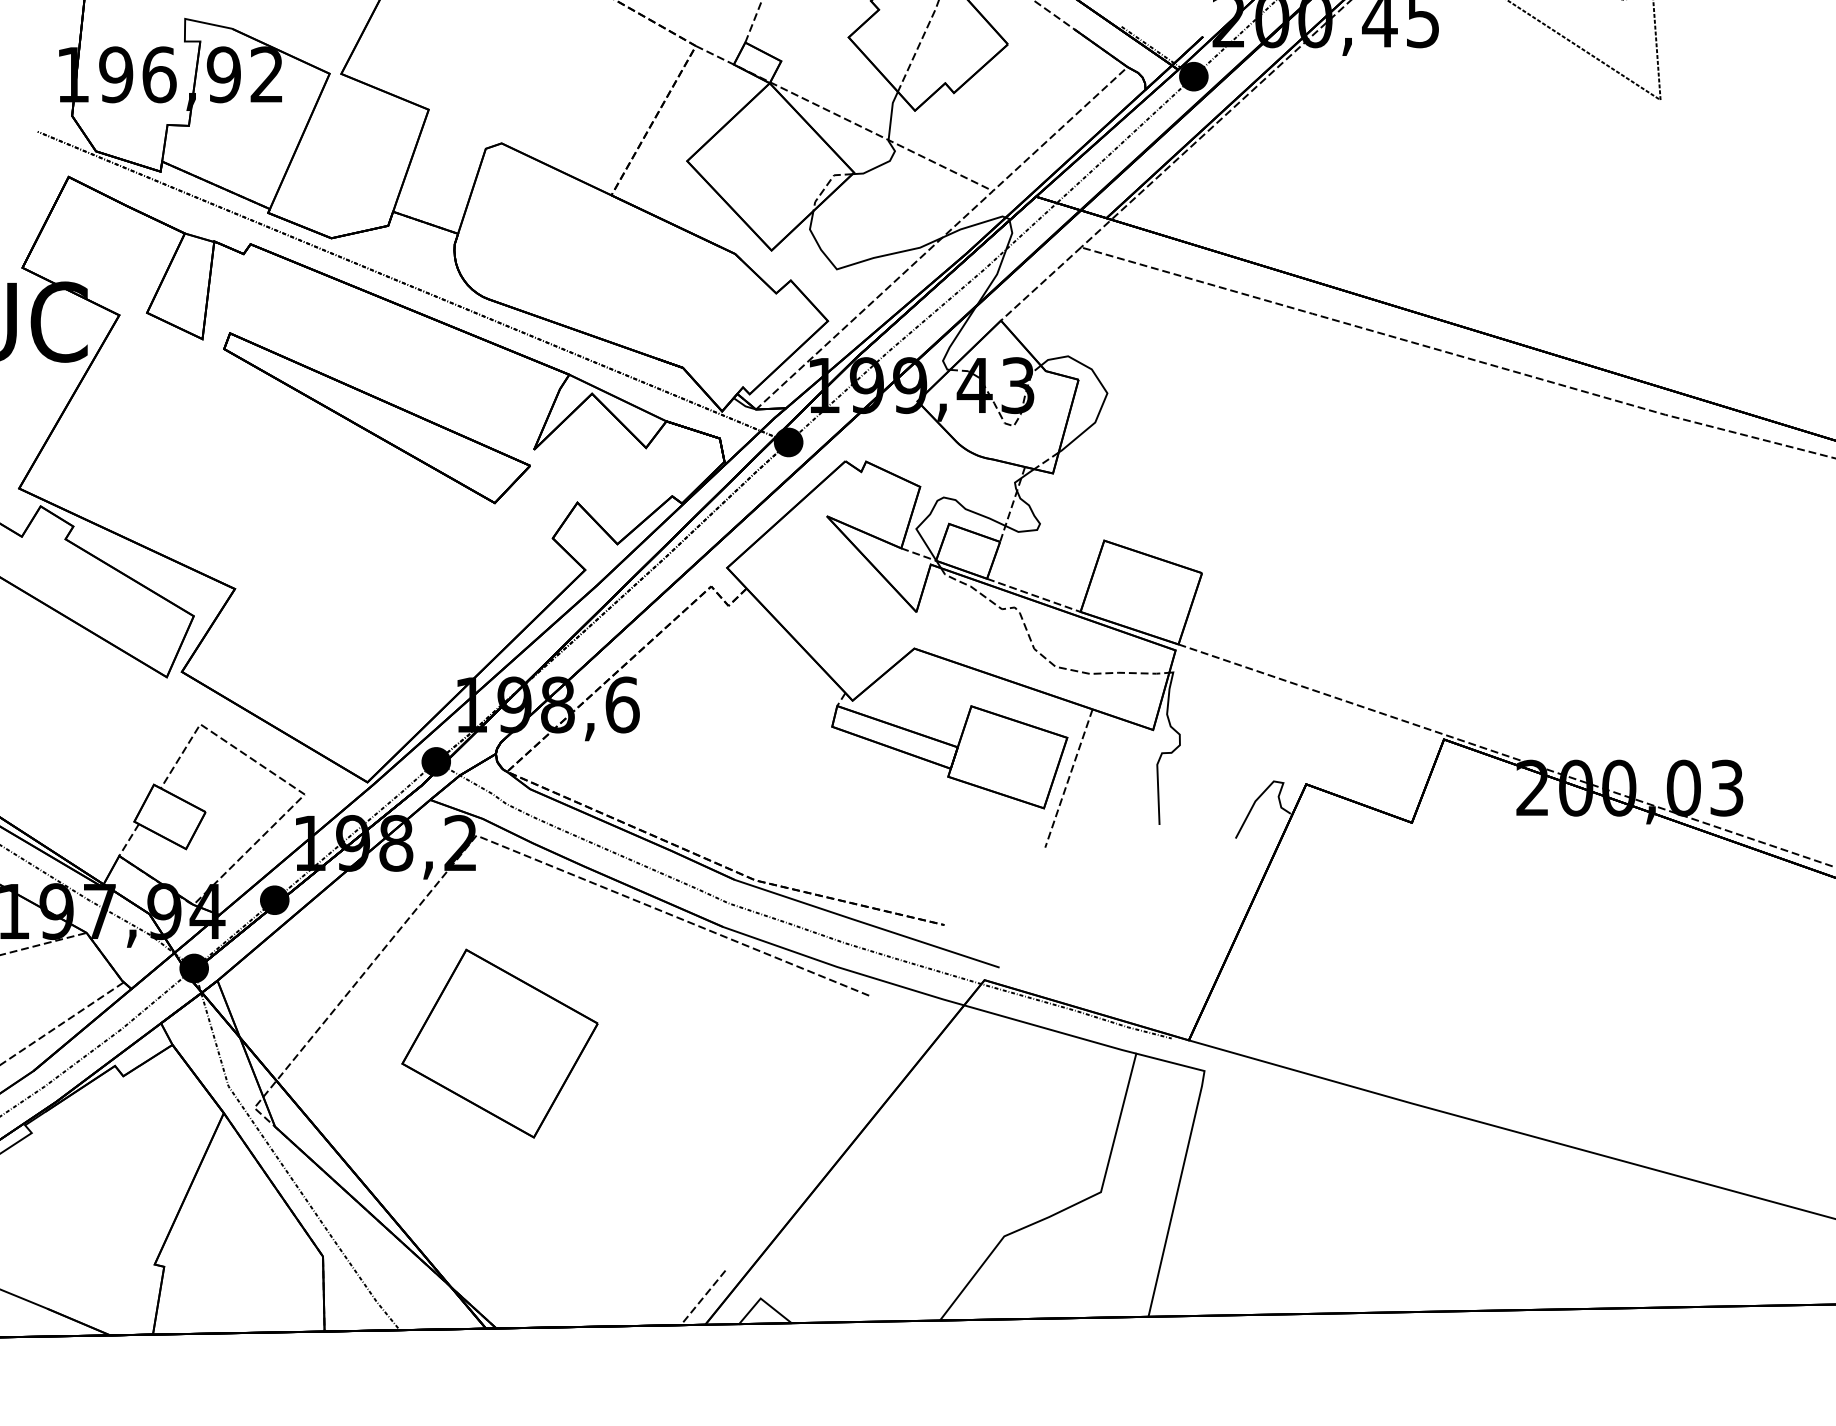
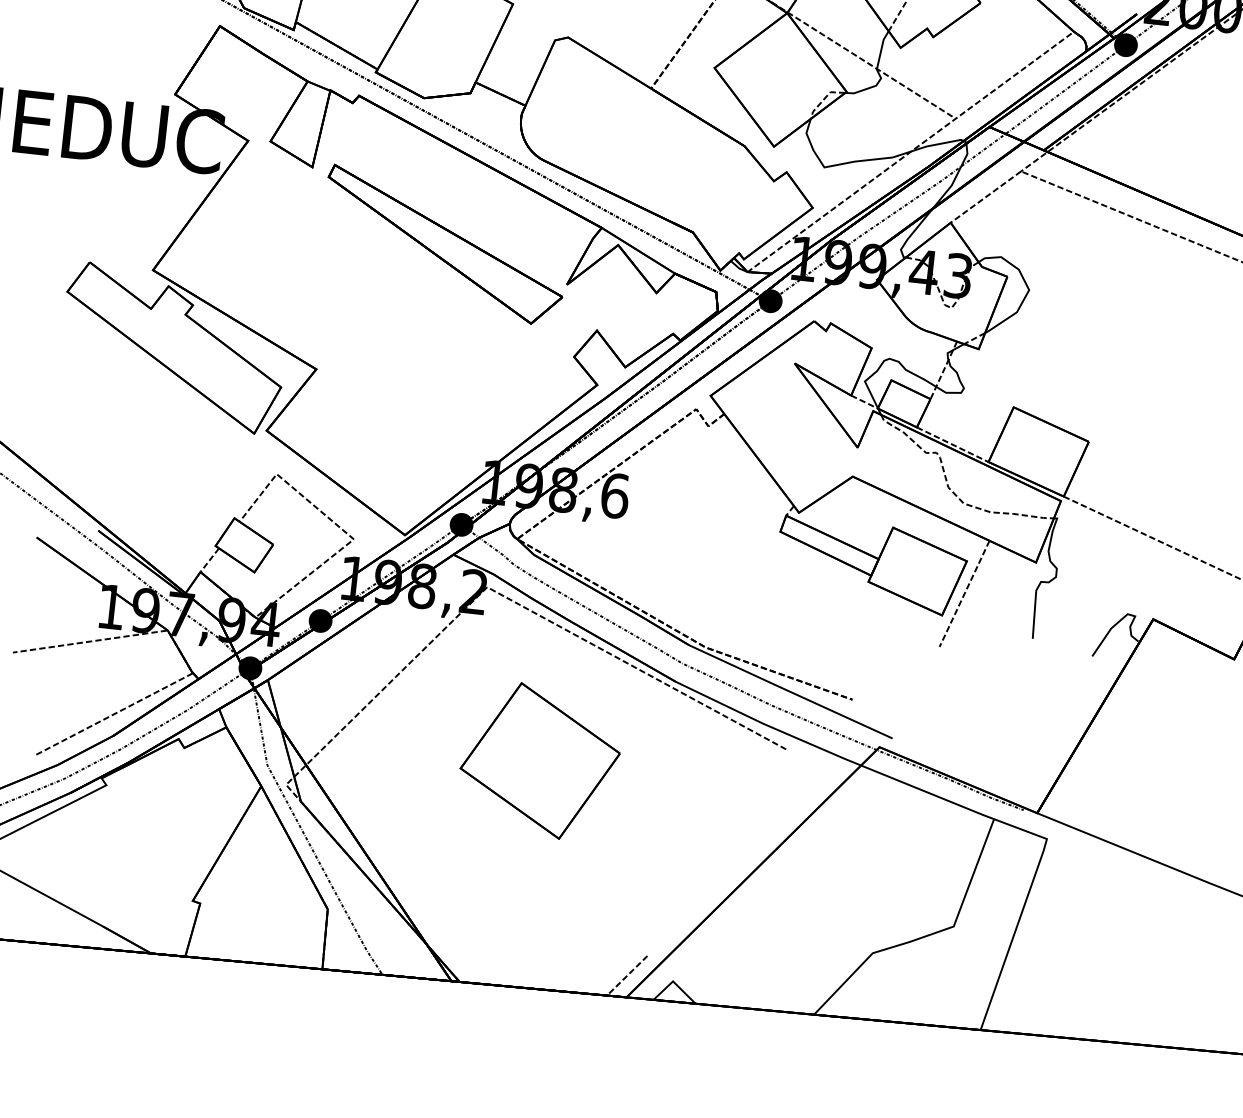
part: (499, 1043) -> (539, 760), moved

